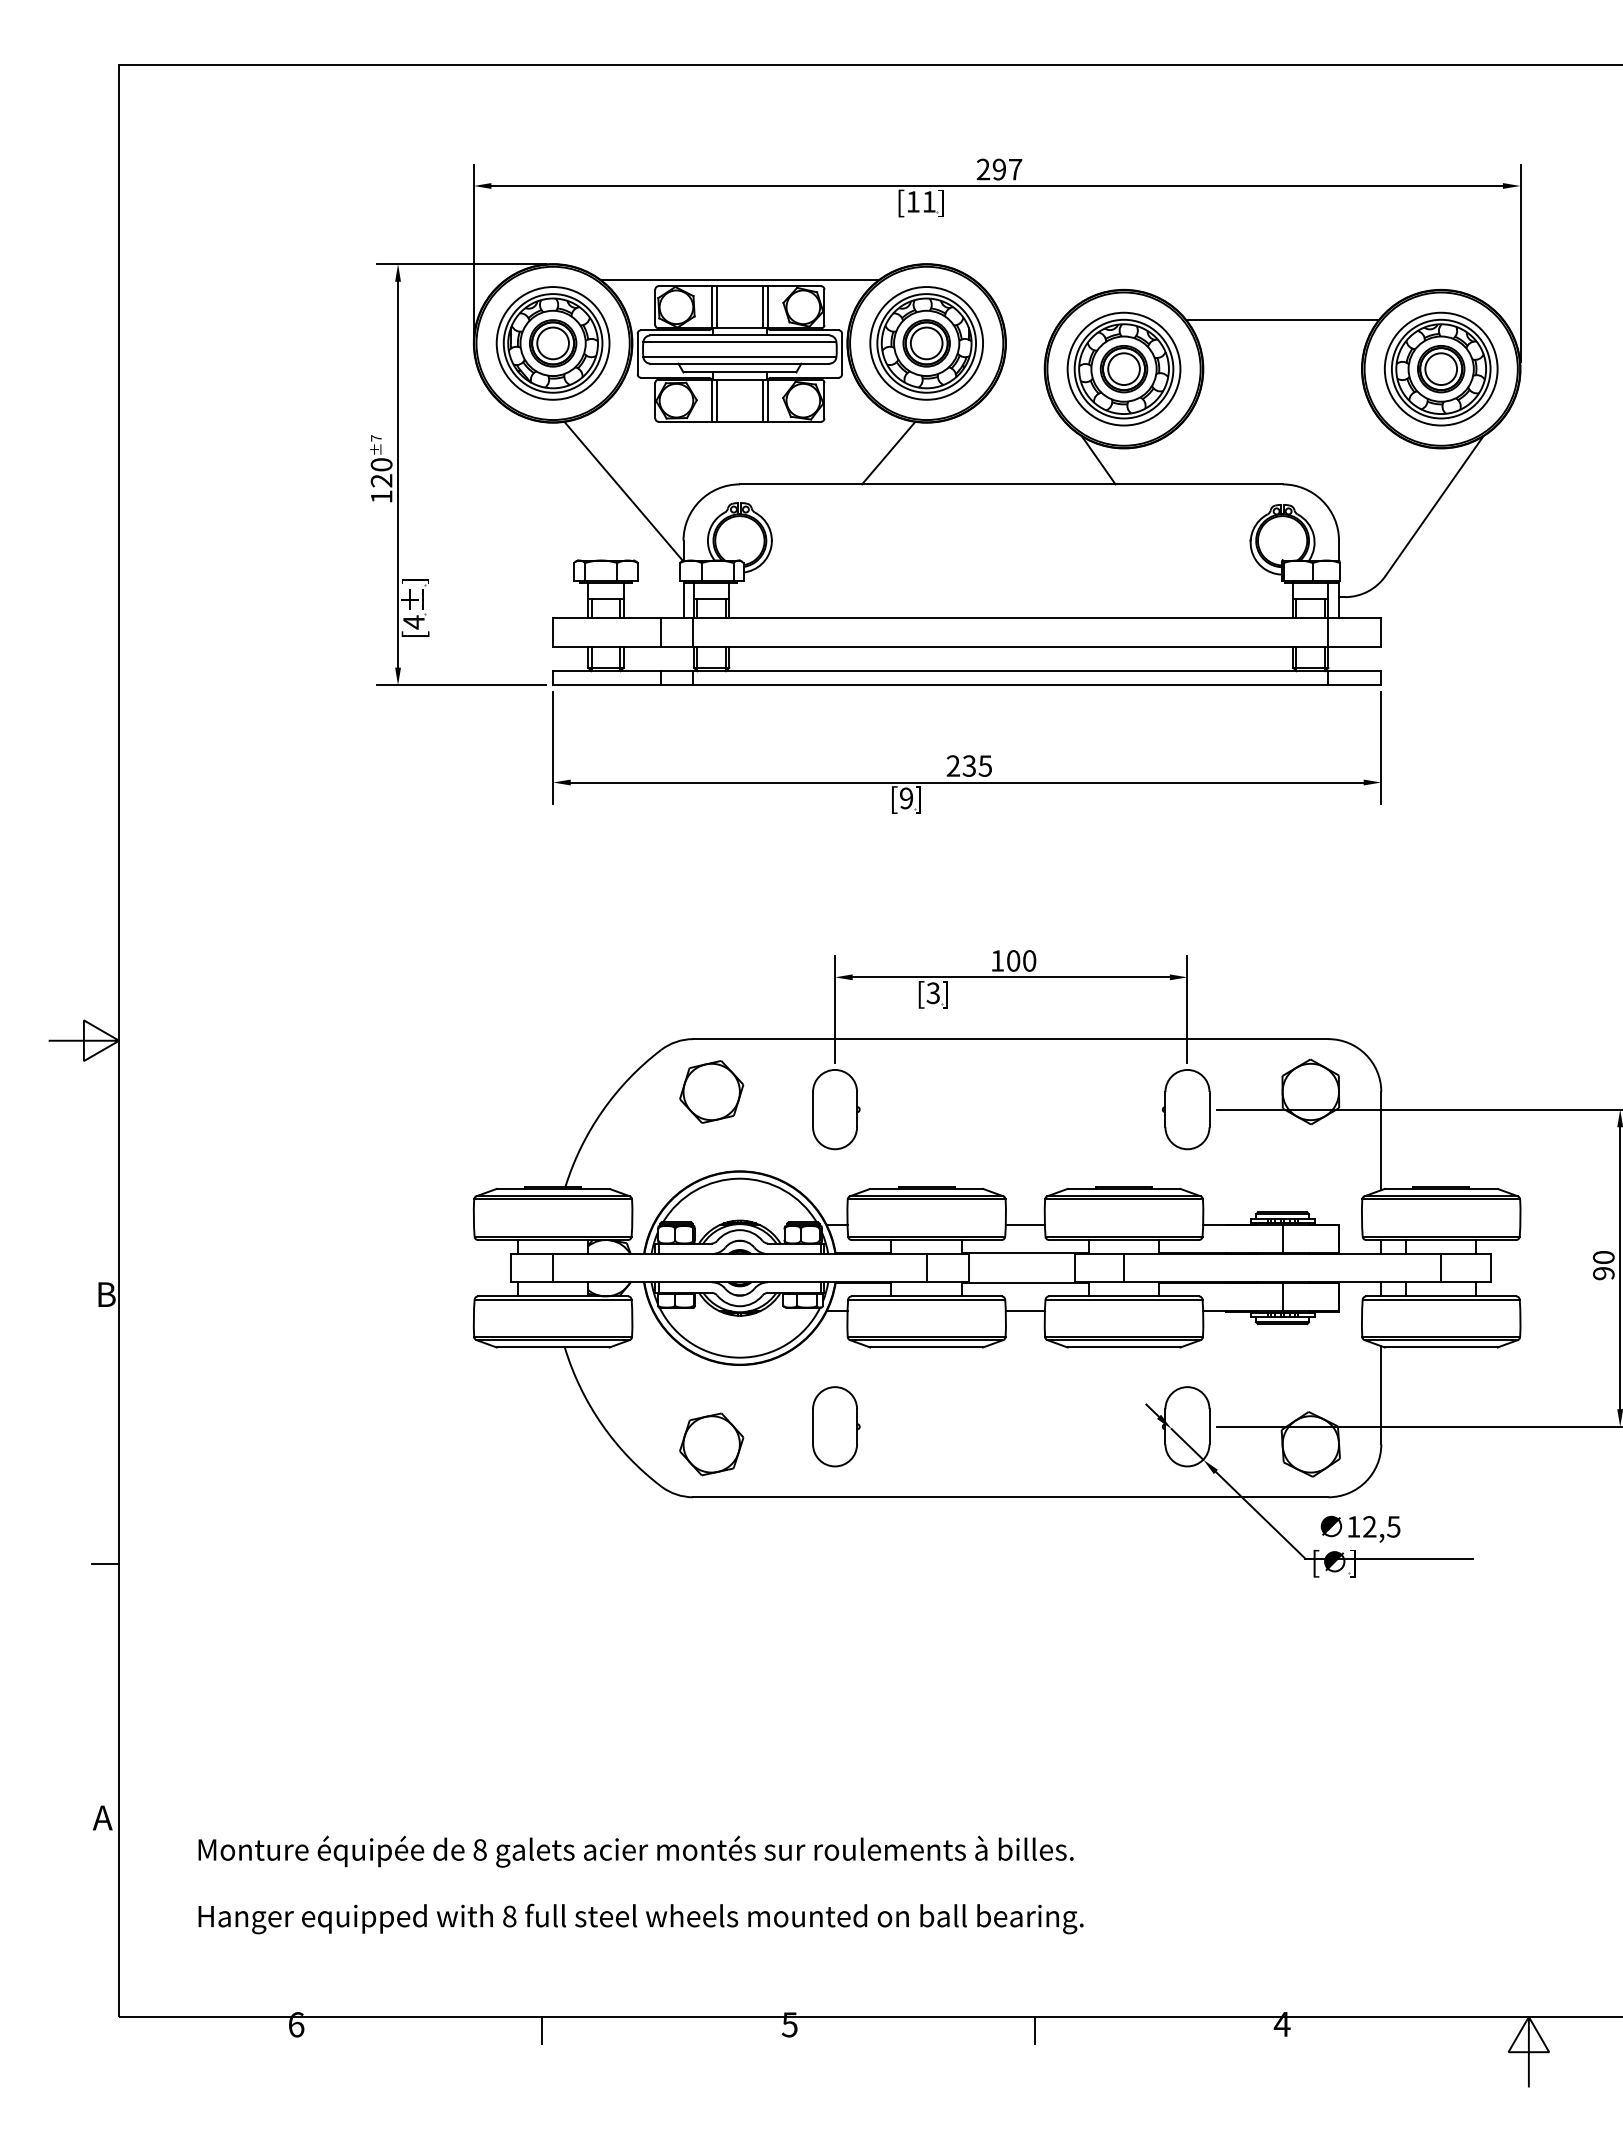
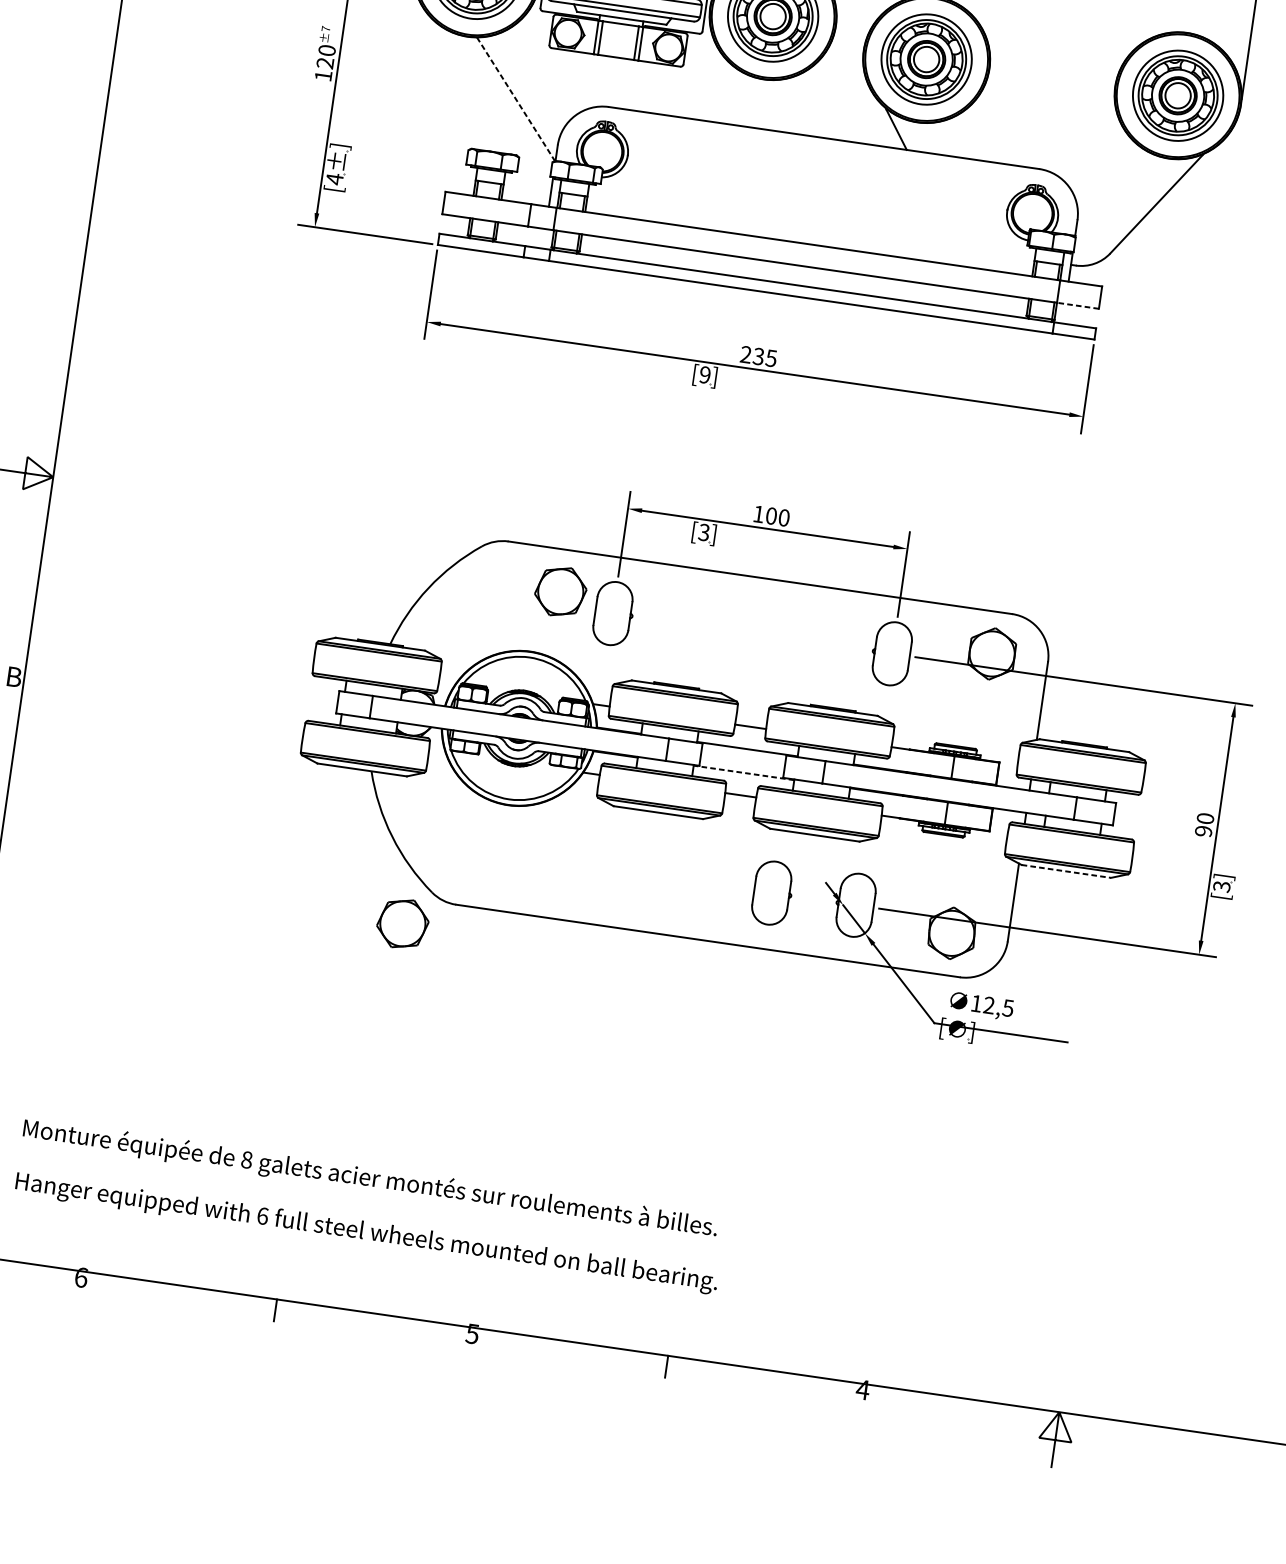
line: (1282, 319) -> (1057, 38), removed
line: (888, 452) -> (730, 98), removed
line: (624, 491) -> (516, 99), solid -> dashed
line: (1354, 646) -> (1077, 305), solid -> dashed
part: (711, 1091) -> (560, 591), moved
line: (1024, 1283) -> (743, 773), solid -> dashed
line: (1441, 1347) -> (1066, 871), solid -> dashed
part: (836, 1426) -> (772, 893), moved
part: (711, 1444) -> (402, 923), moved
text: (509, 1916) -> (262, 1216), 8 -> 6

